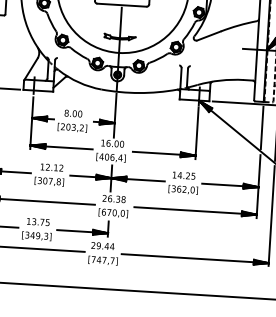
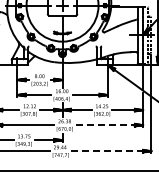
line: (197, 211) -> (110, 125), solid -> dashed
line: (196, 259) -> (111, 151), solid -> dashed

